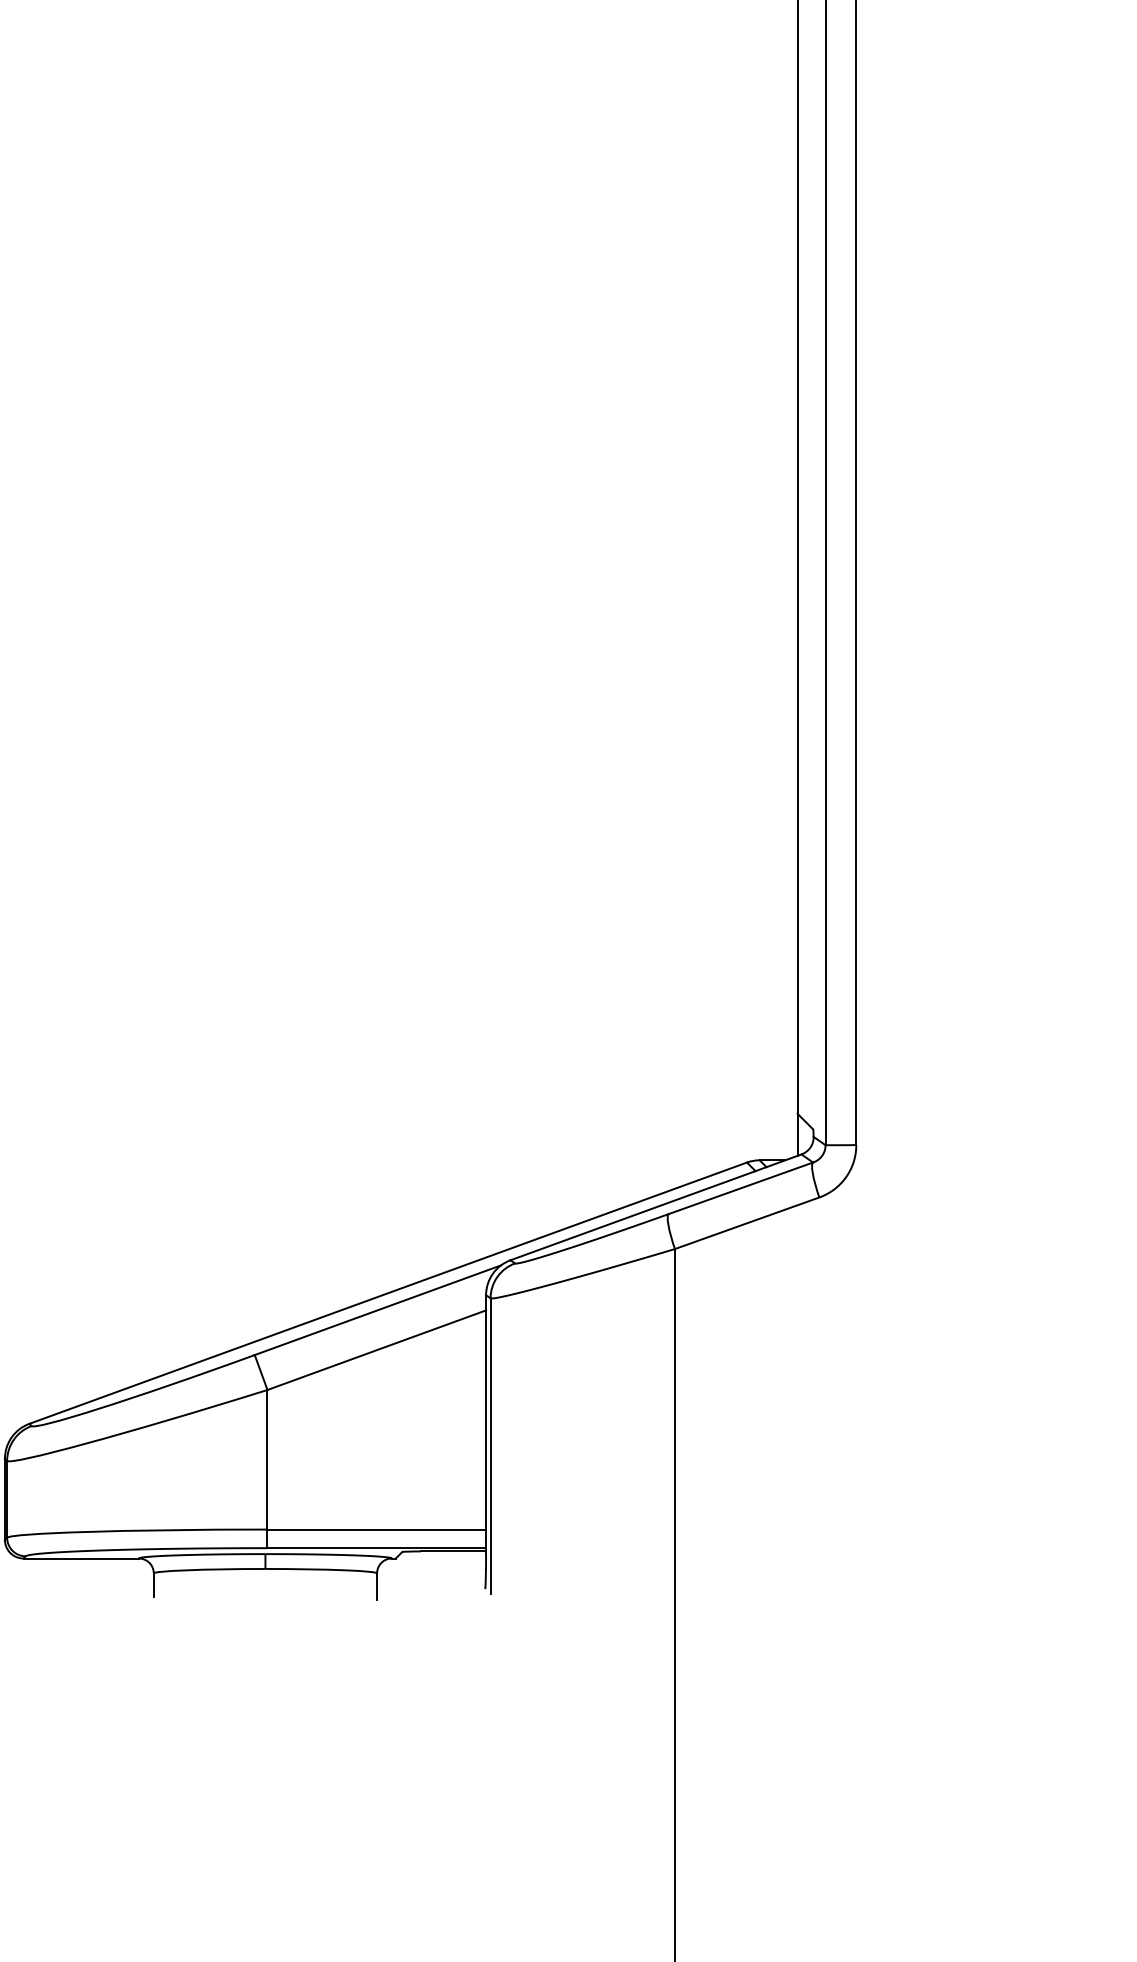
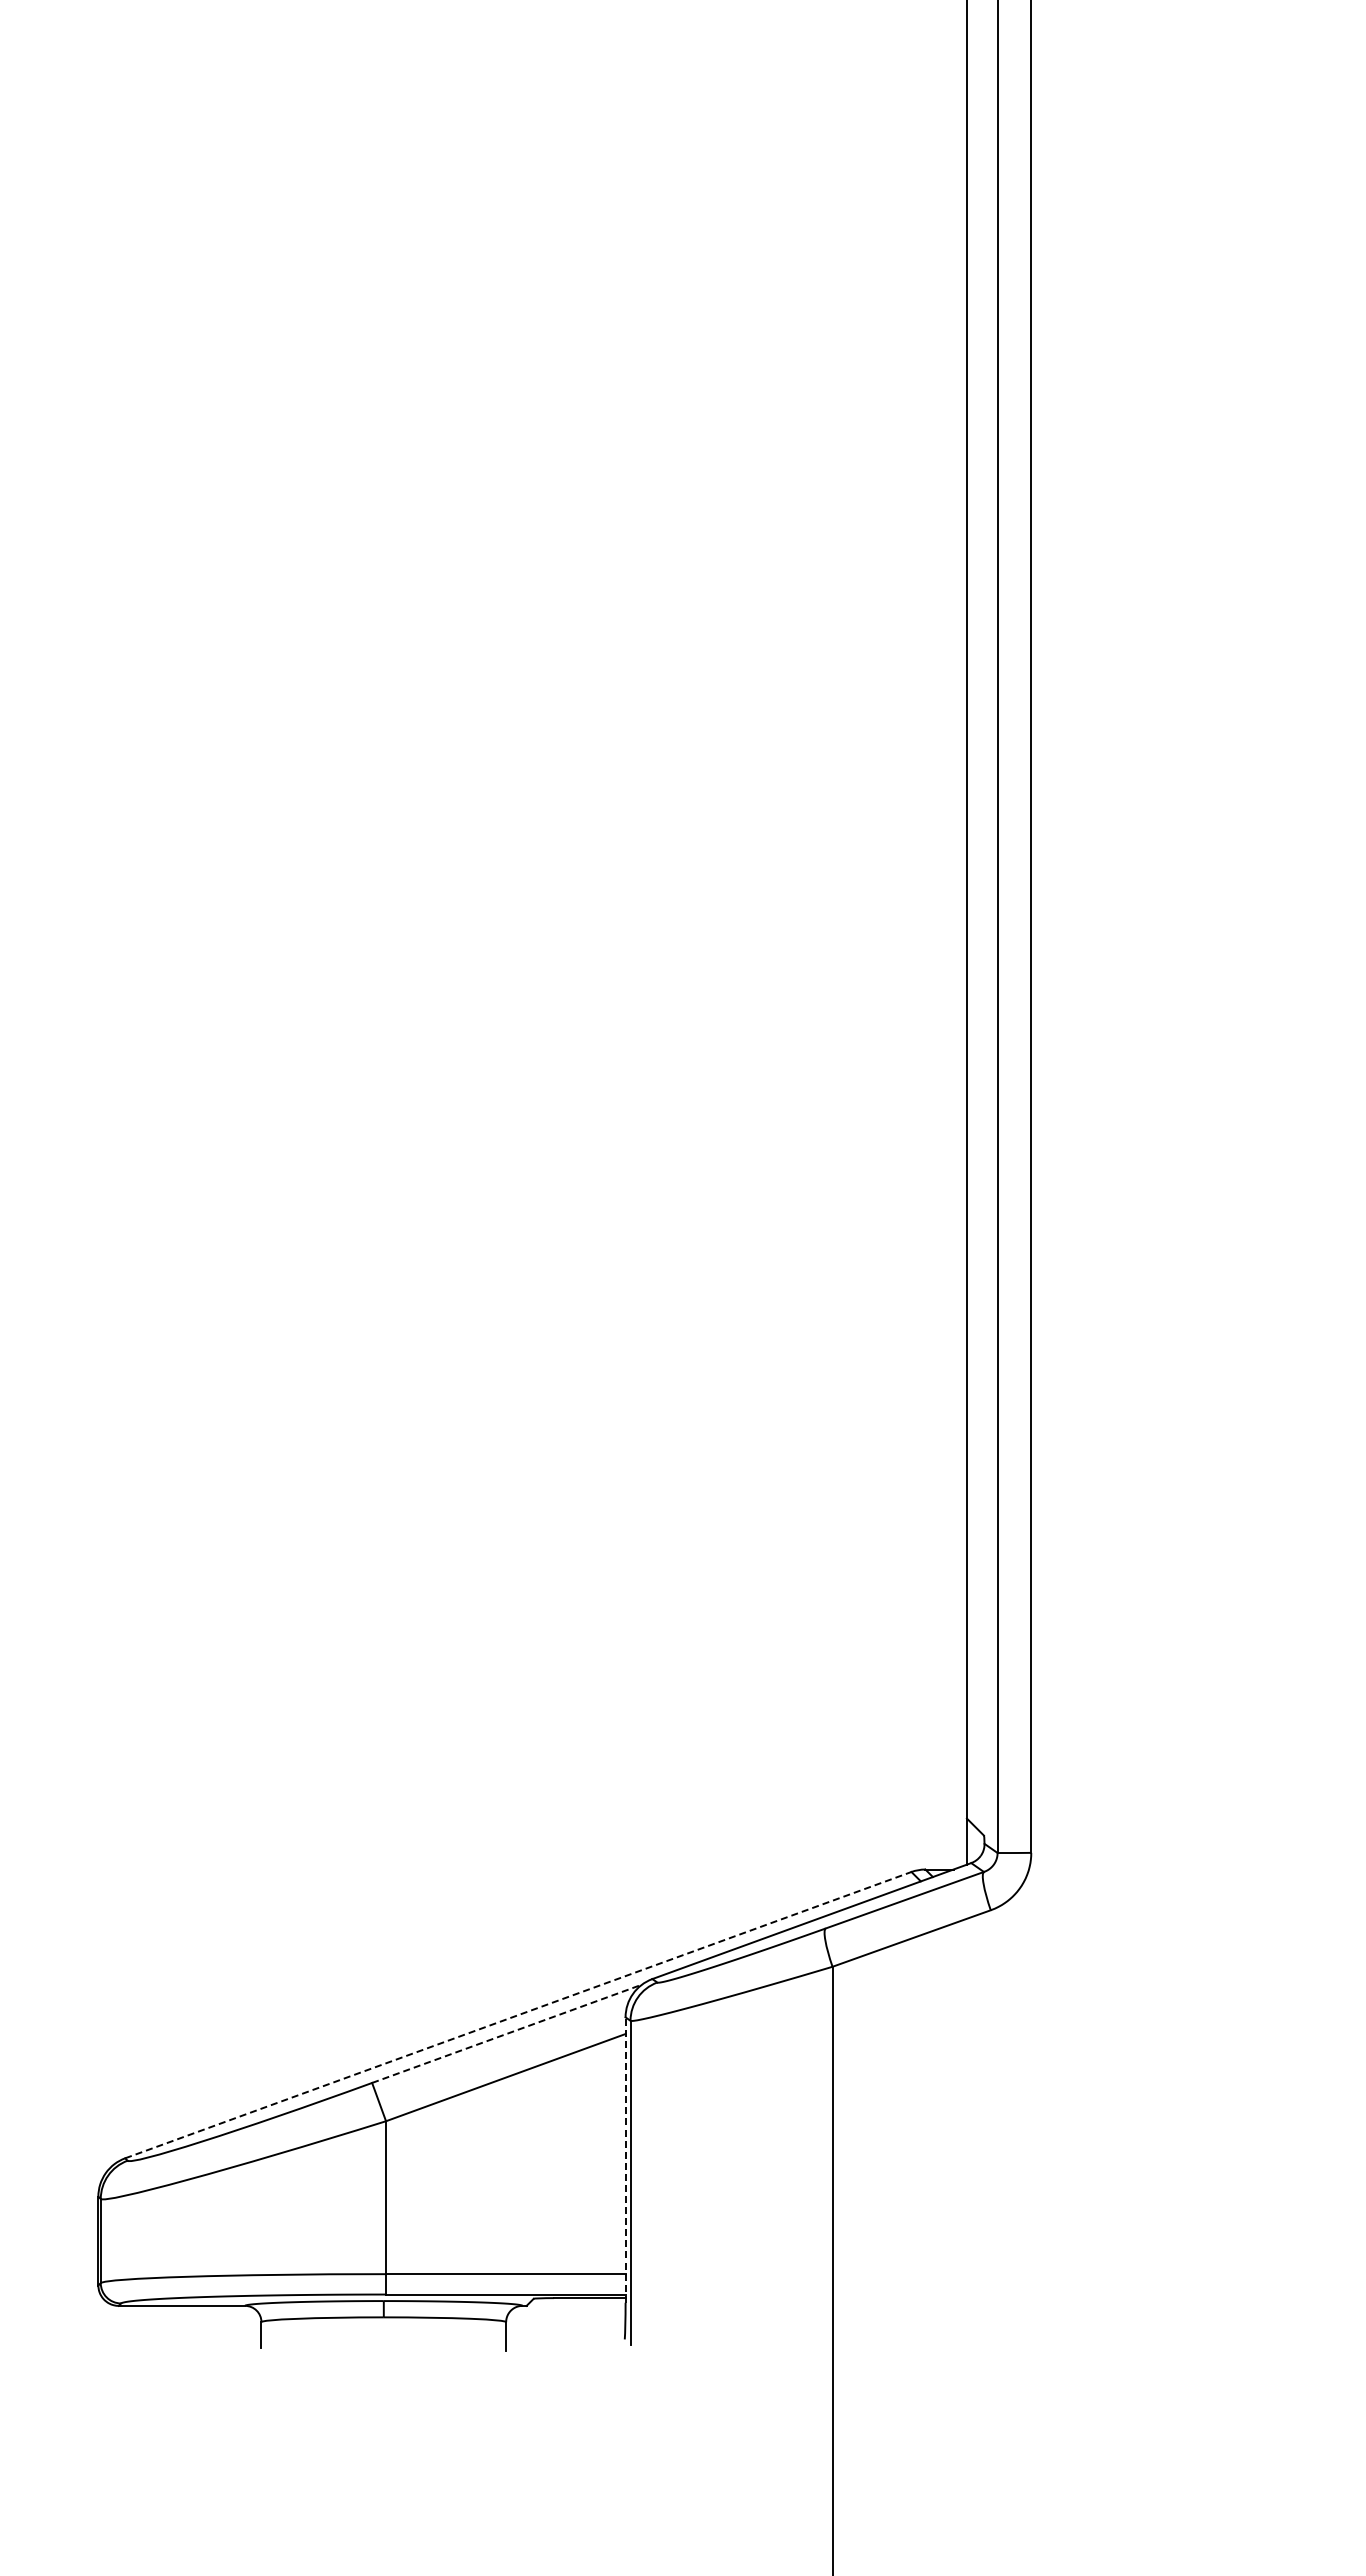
line: (388, 1292) -> (518, 2014), solid -> dashed
line: (378, 1309) -> (507, 2033), solid -> dashed
line: (486, 1425) -> (625, 2160), solid -> dashed

